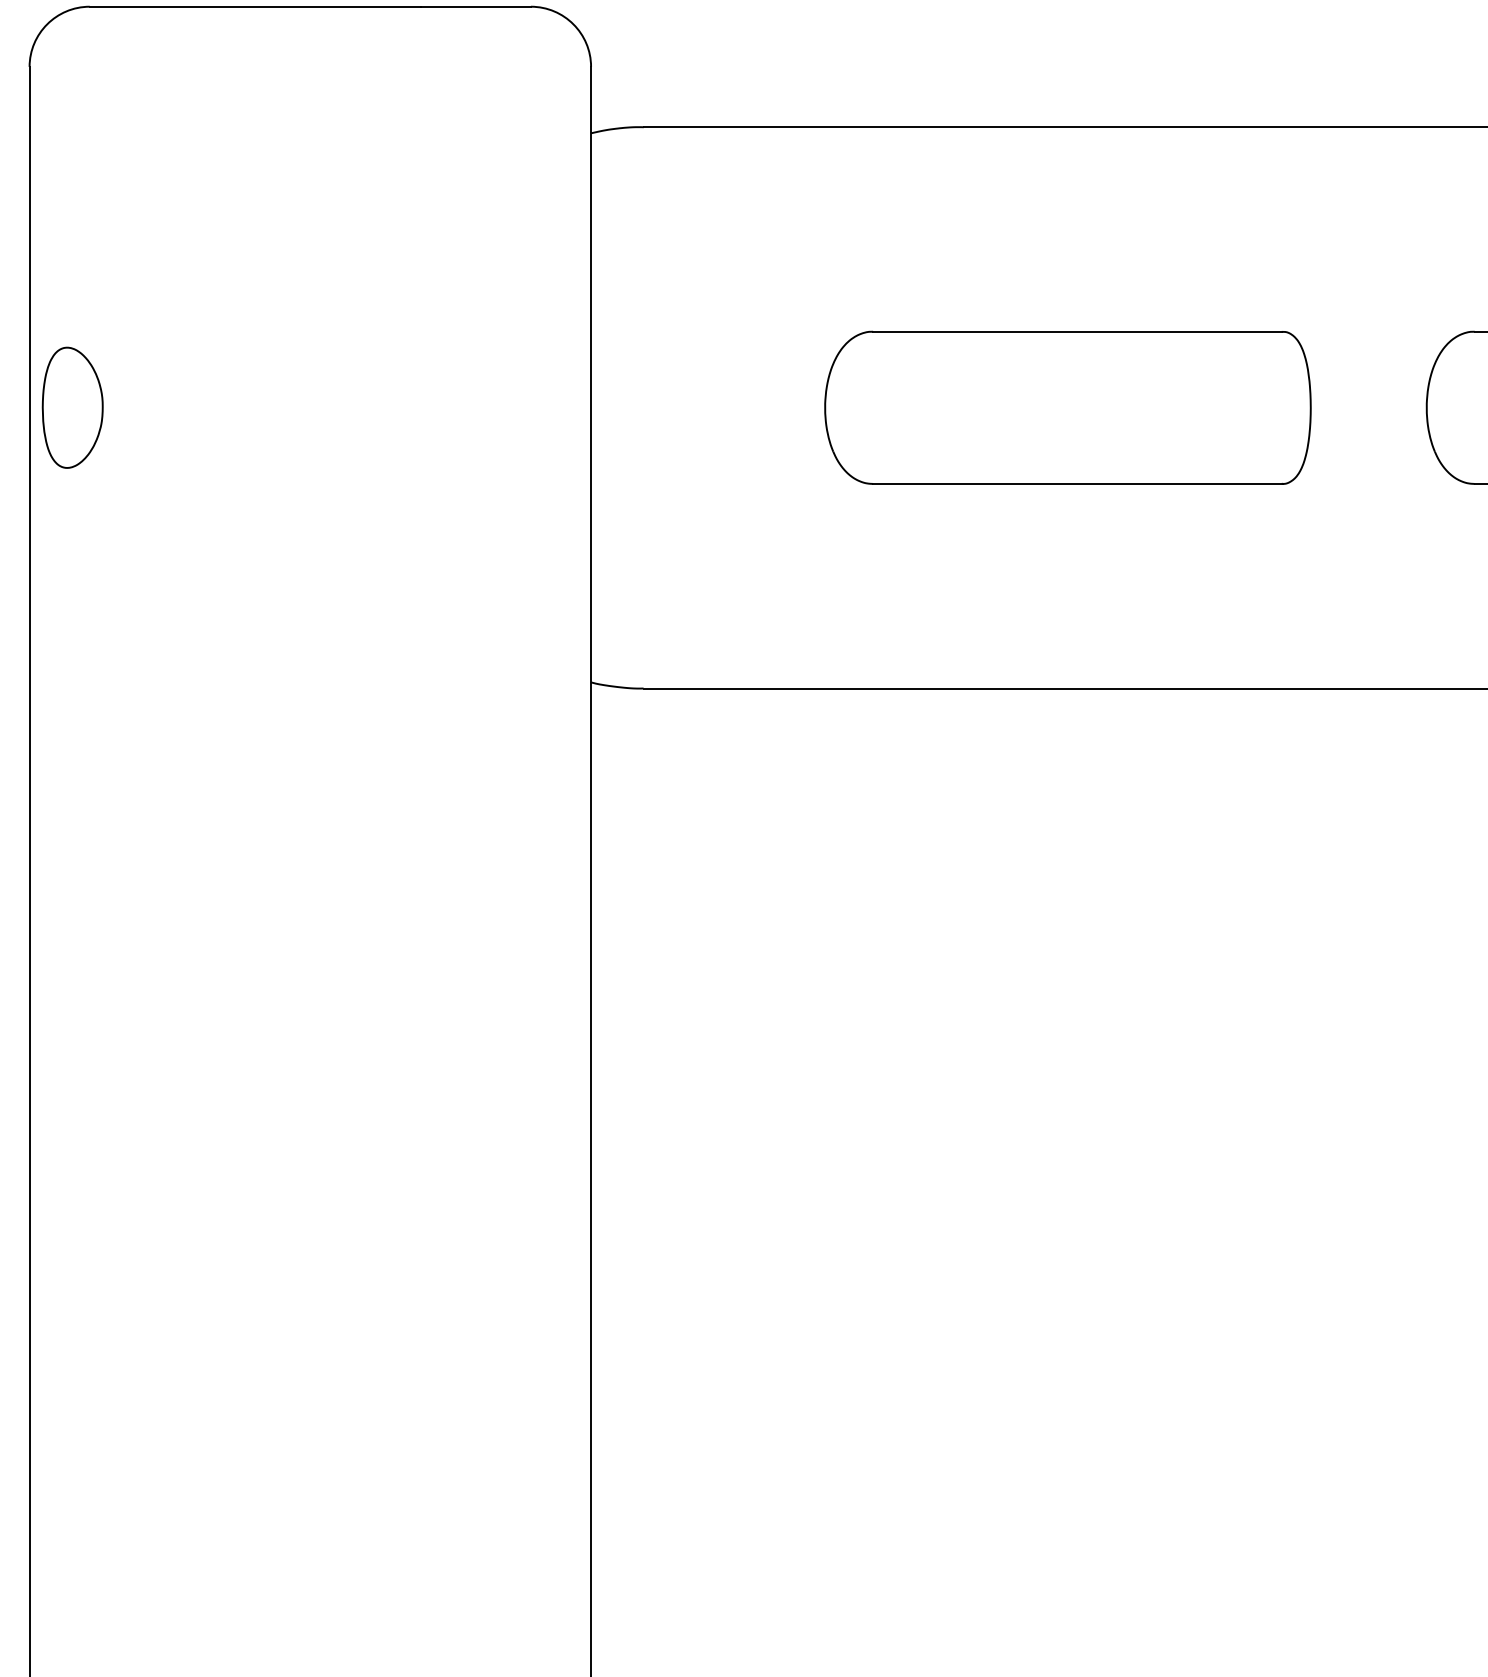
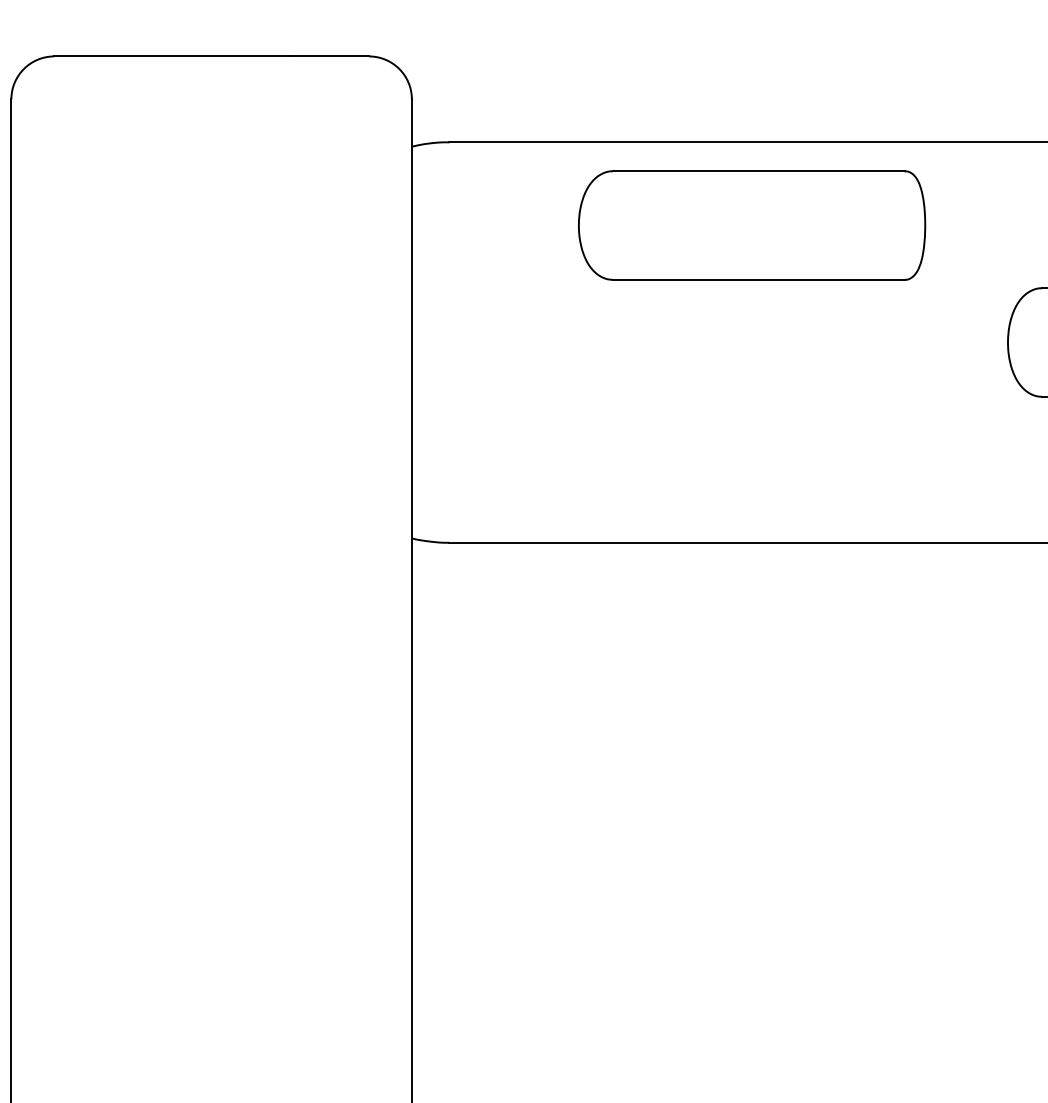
part: (72, 407) -> (41, 342), removed
part: (1067, 407) -> (751, 225), moved

